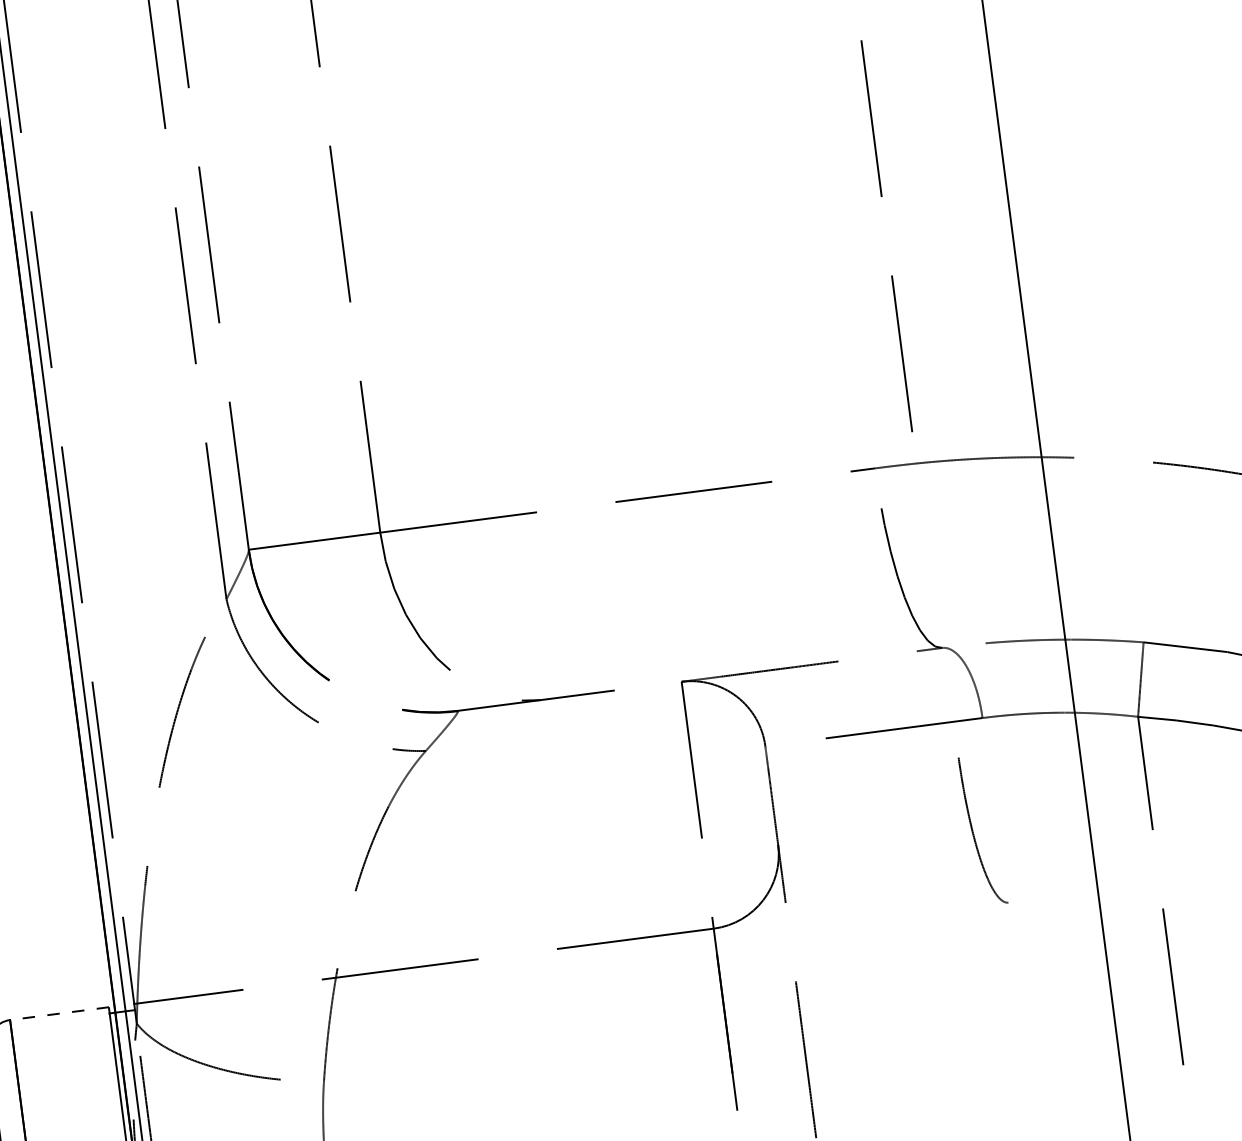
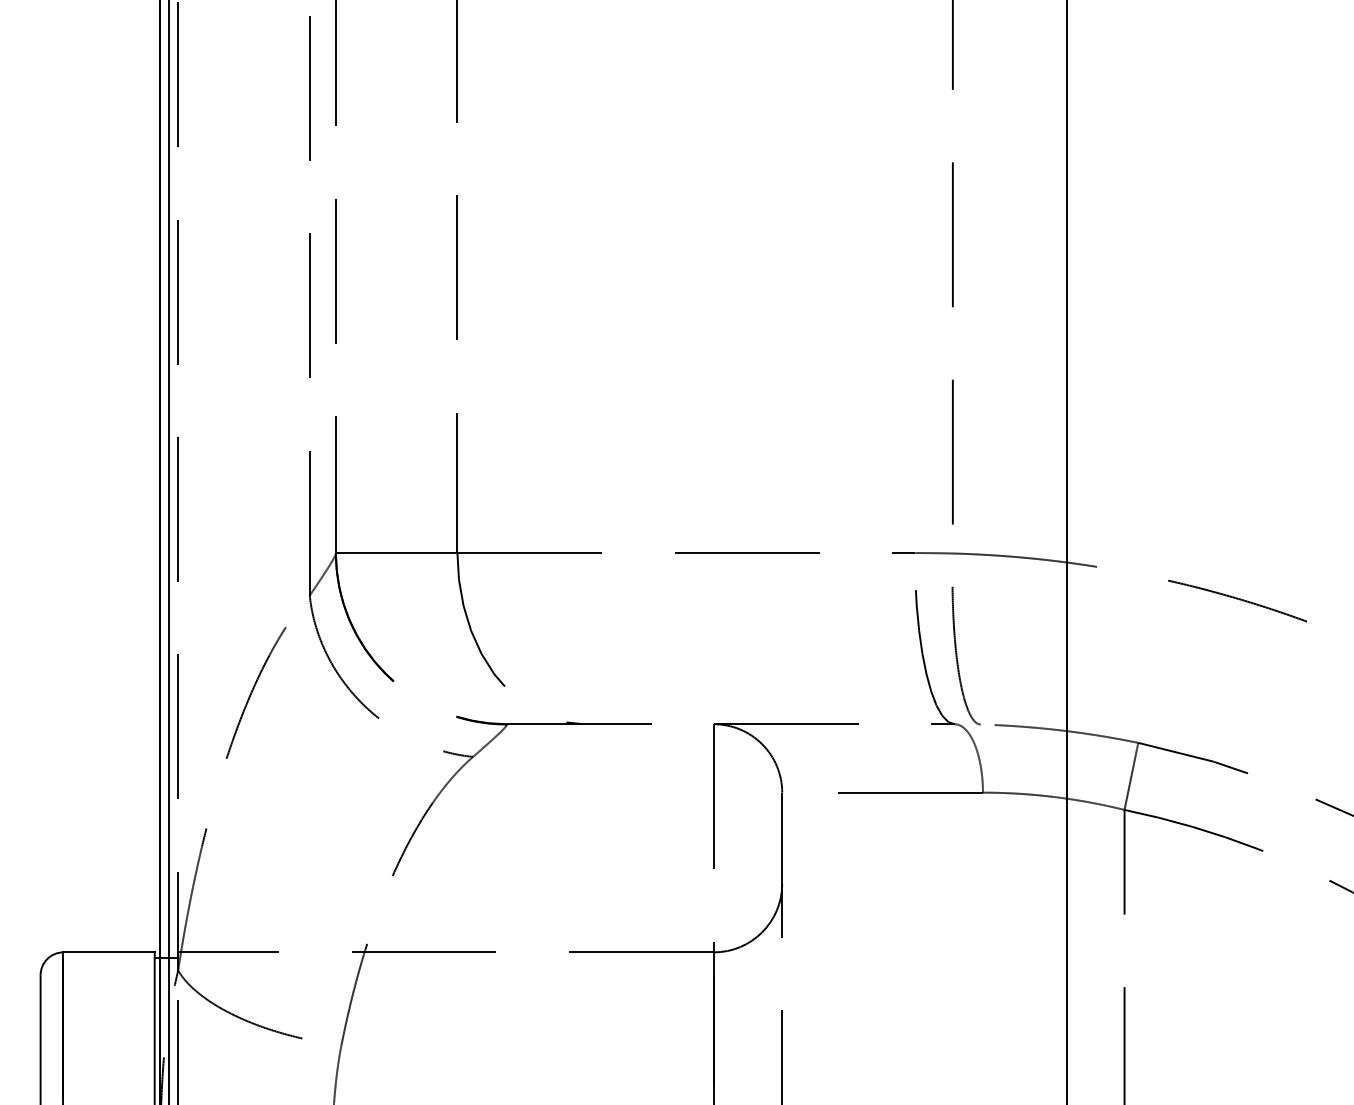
curve: (973, 831) -> (957, 655), moved
line: (59, 1013) -> (109, 952), dashed -> solid

